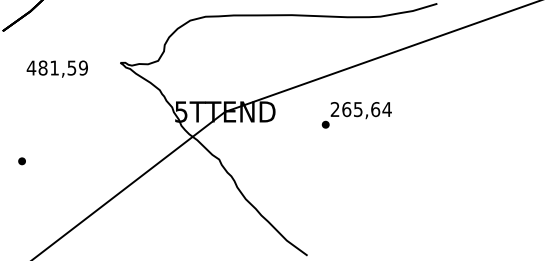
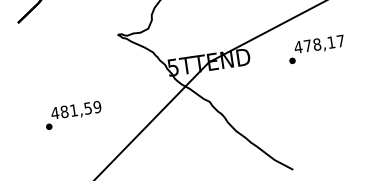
text: (56, 68) -> (75, 110), moved
text: (360, 109) -> (319, 44), 265,64 -> 478,17

